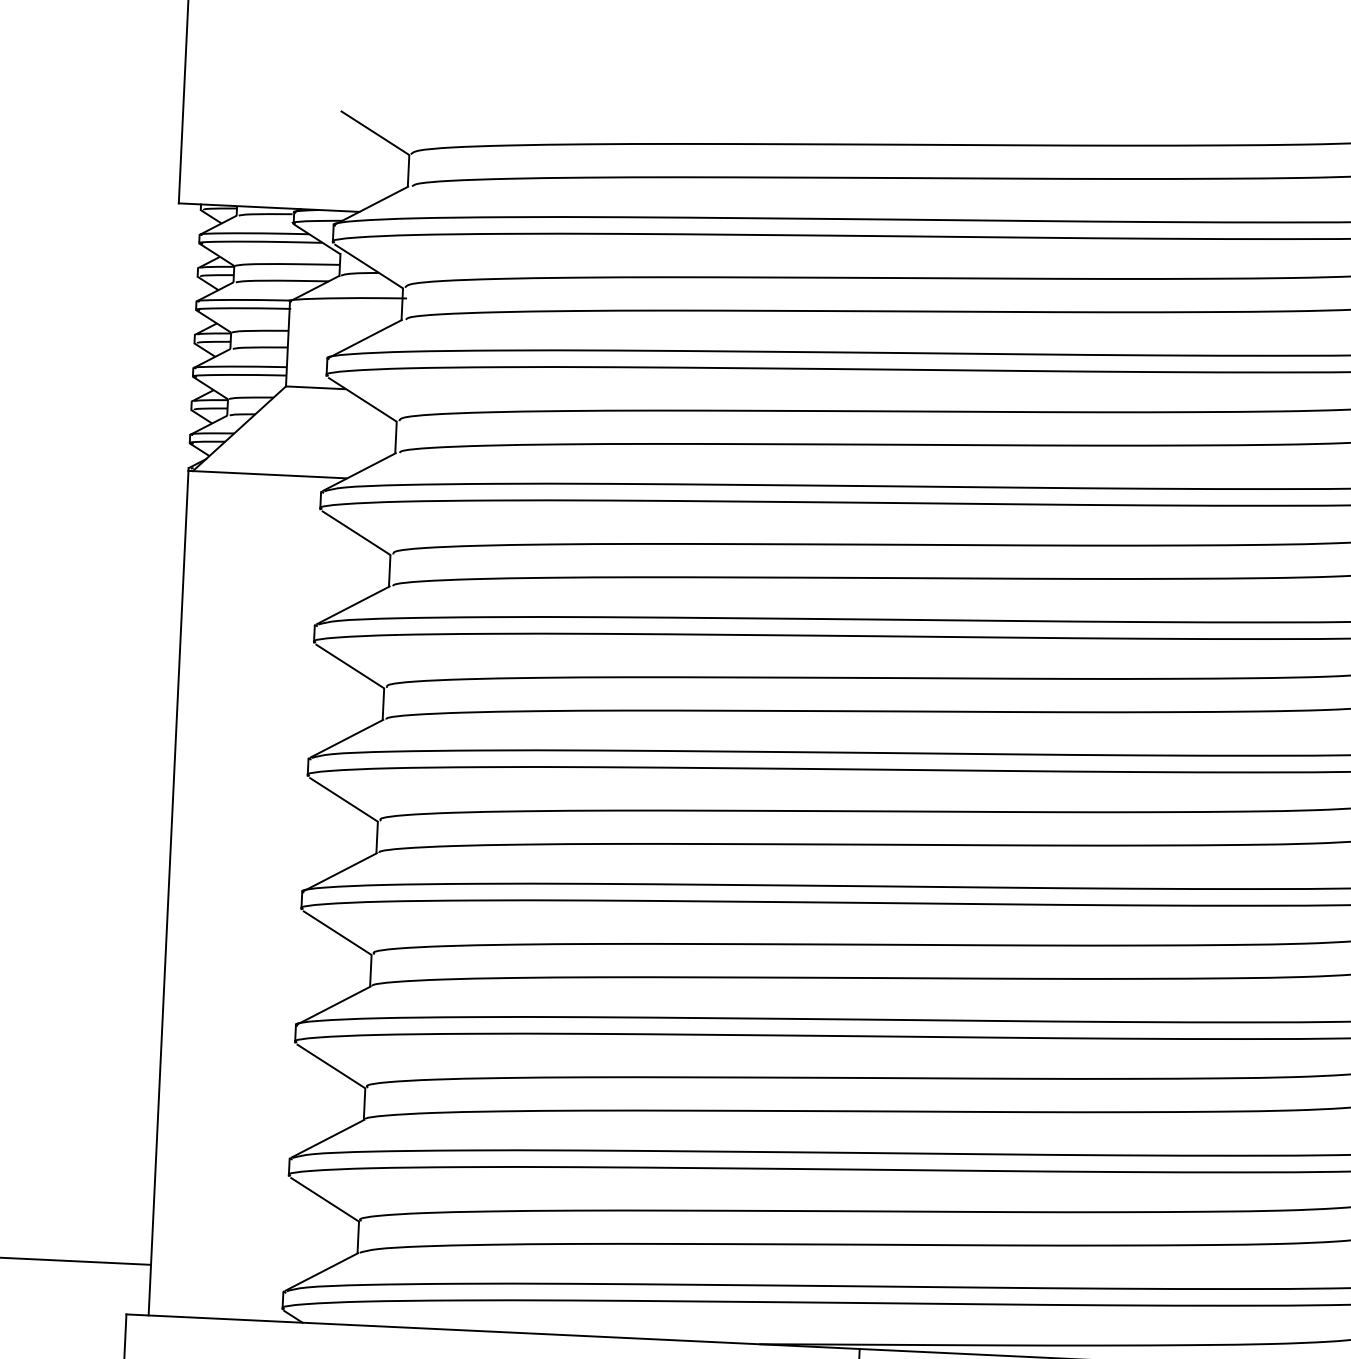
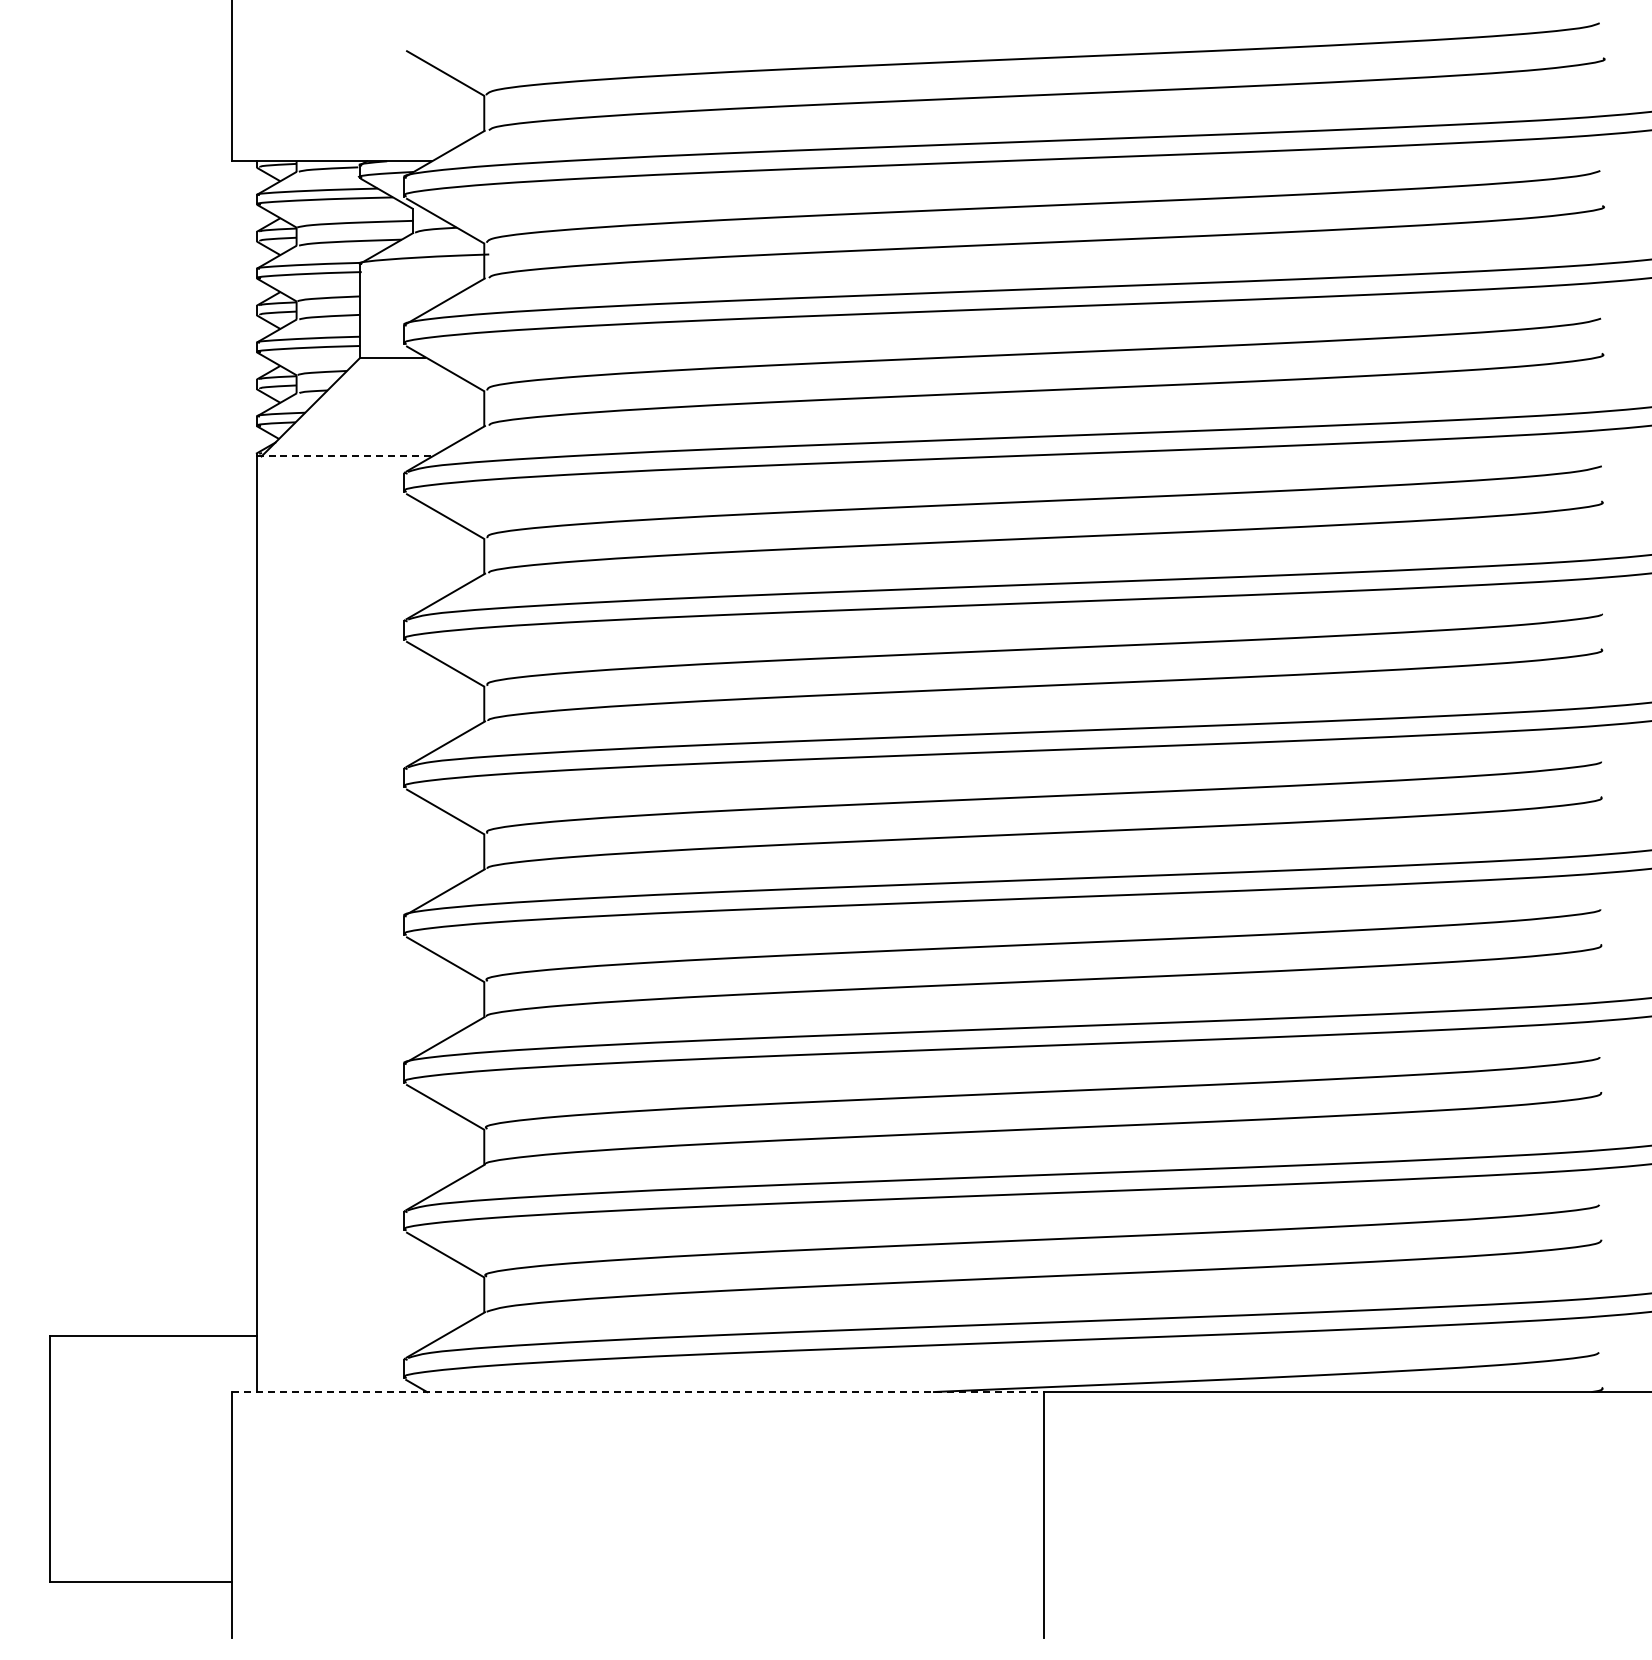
line: (267, 474) -> (344, 456), solid -> dashed
line: (493, 1332) -> (638, 1392), solid -> dashed

